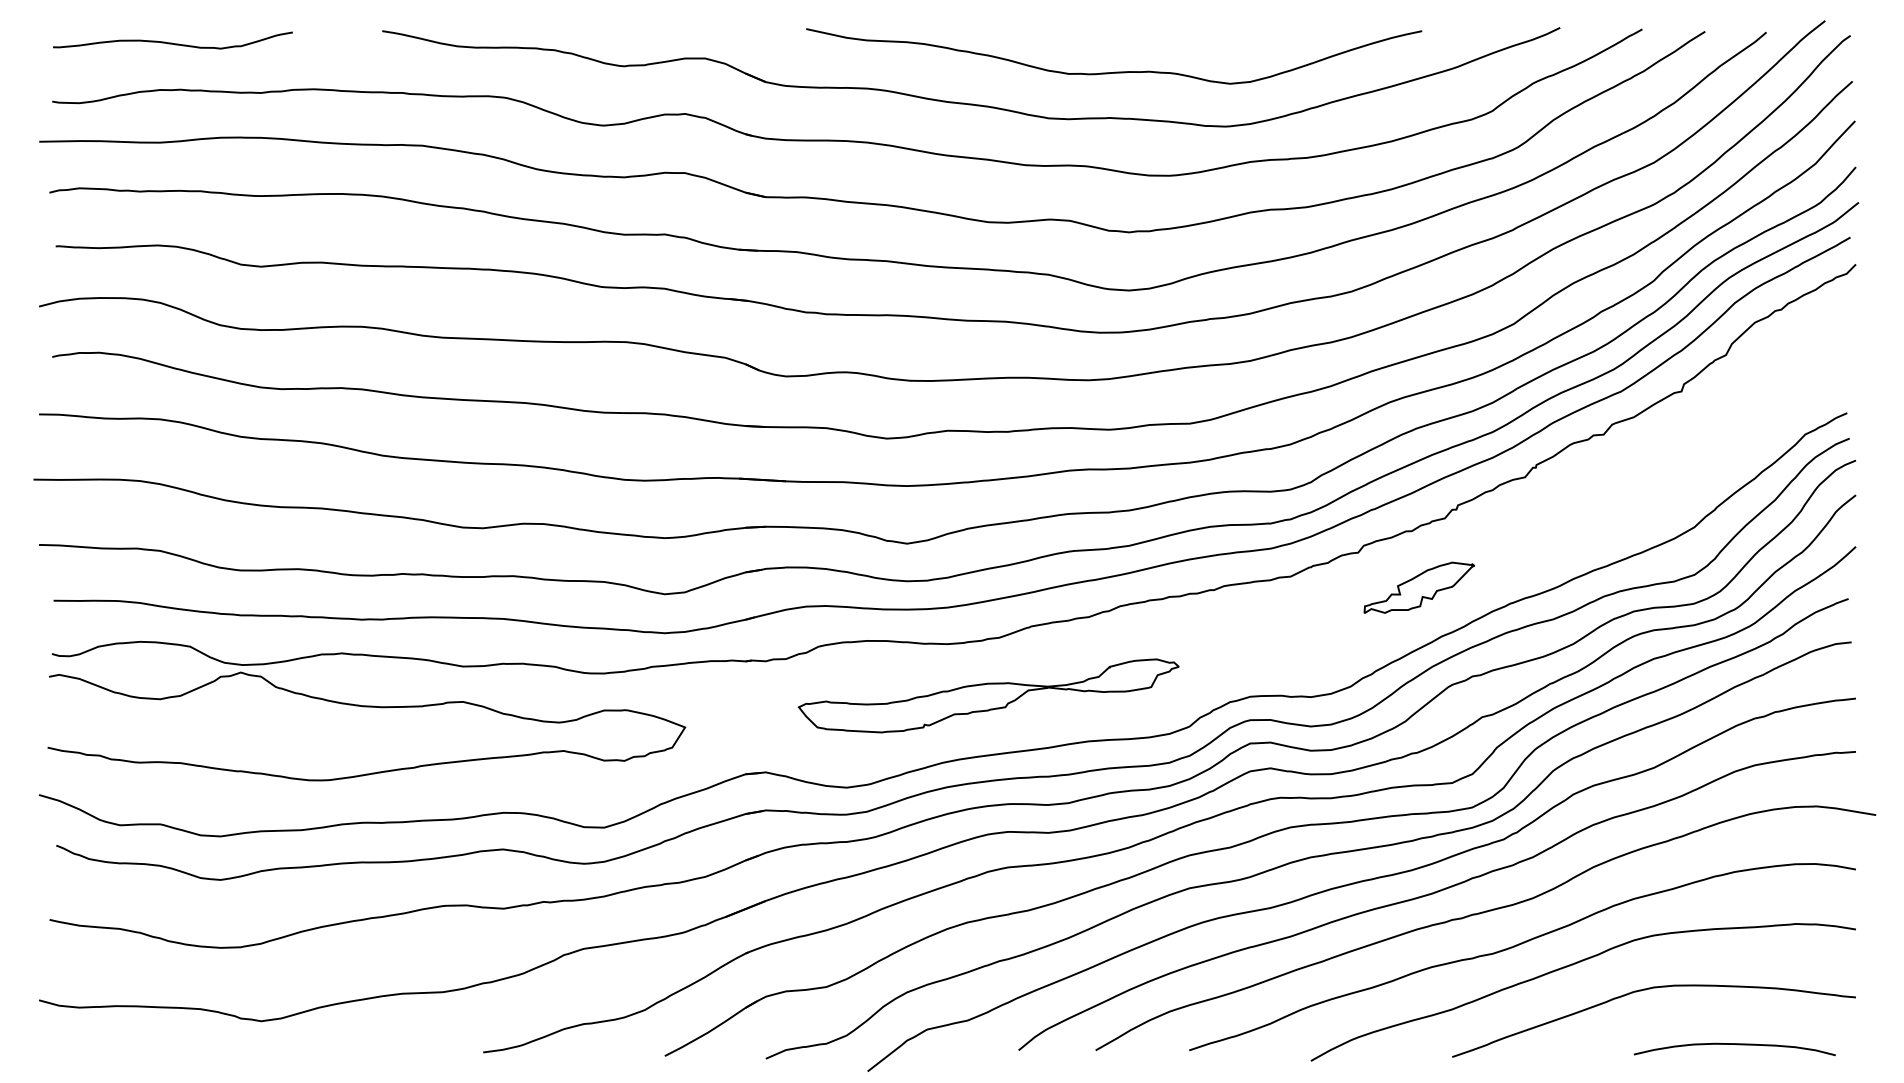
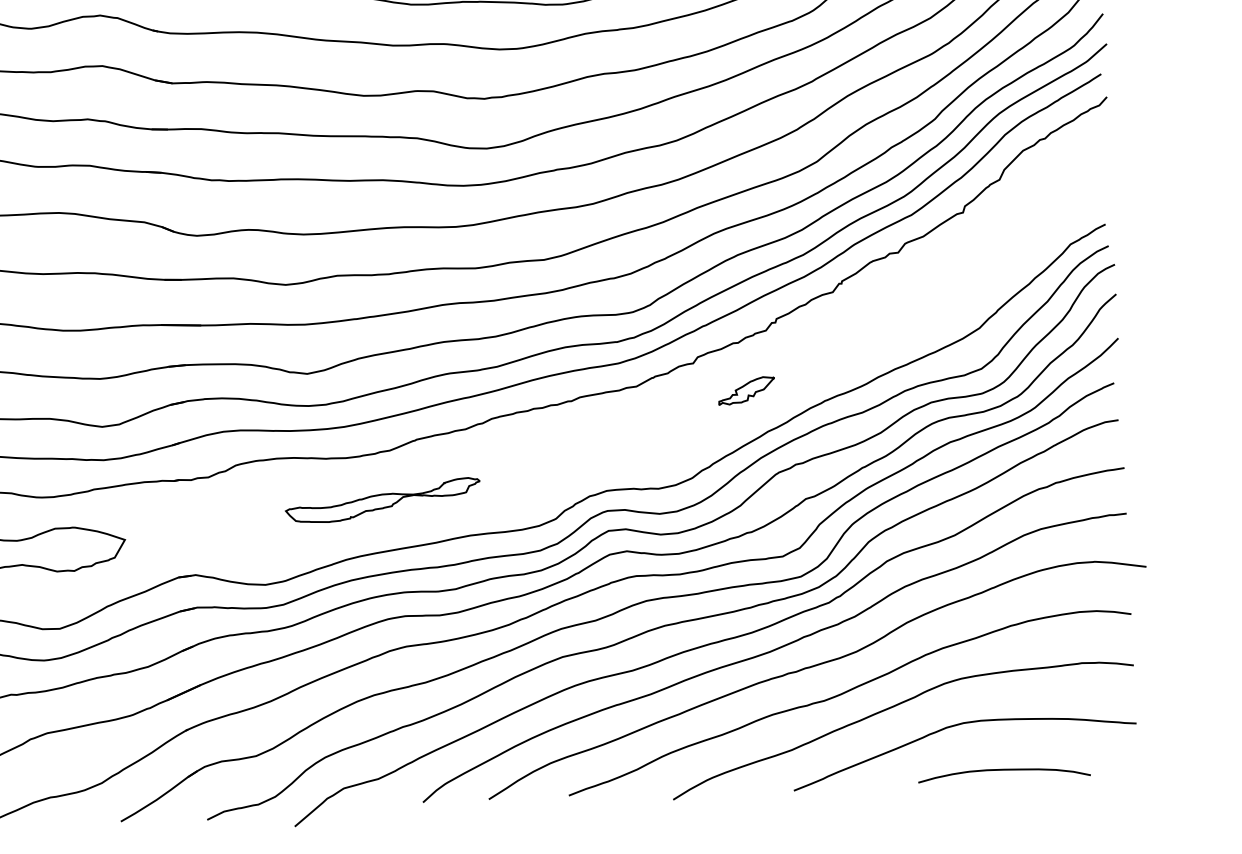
part: (1418, 587) -> (746, 390), size x0.6
part: (988, 695) -> (382, 500), size x0.6
curve: (1734, 1044) -> (1003, 770), moved

